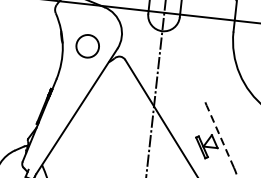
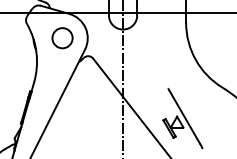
circle: (87, 46) -> (62, 38), moved
line: (220, 135) -> (184, 116), dashed -> solid

